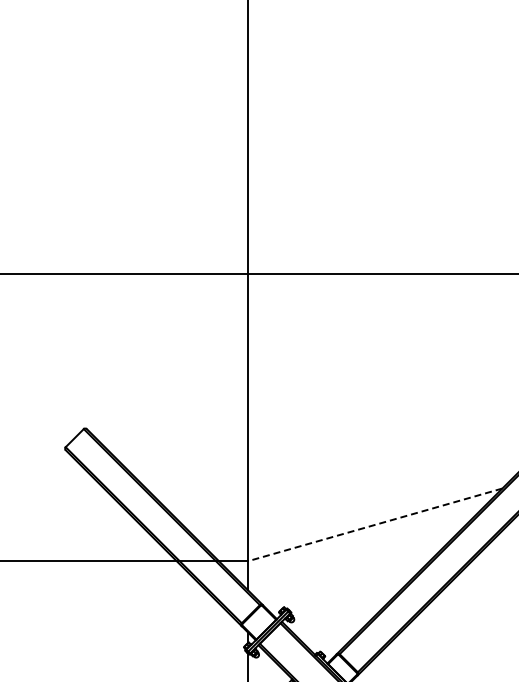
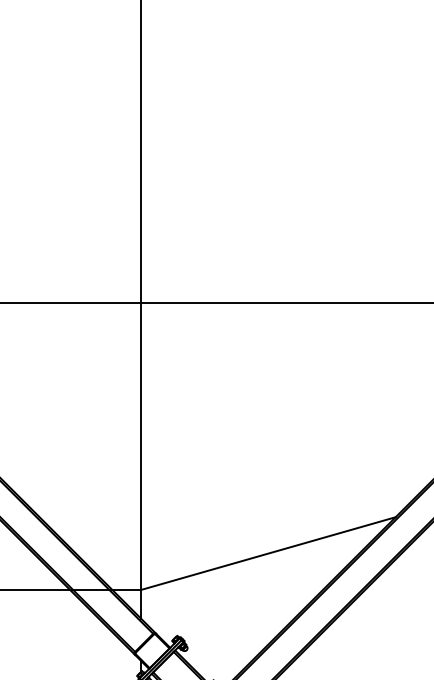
line: (374, 525) -> (267, 554), dashed -> solid

